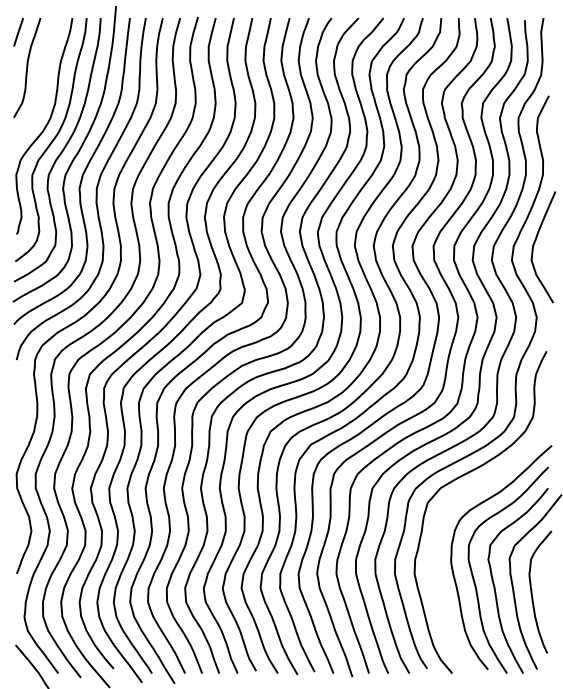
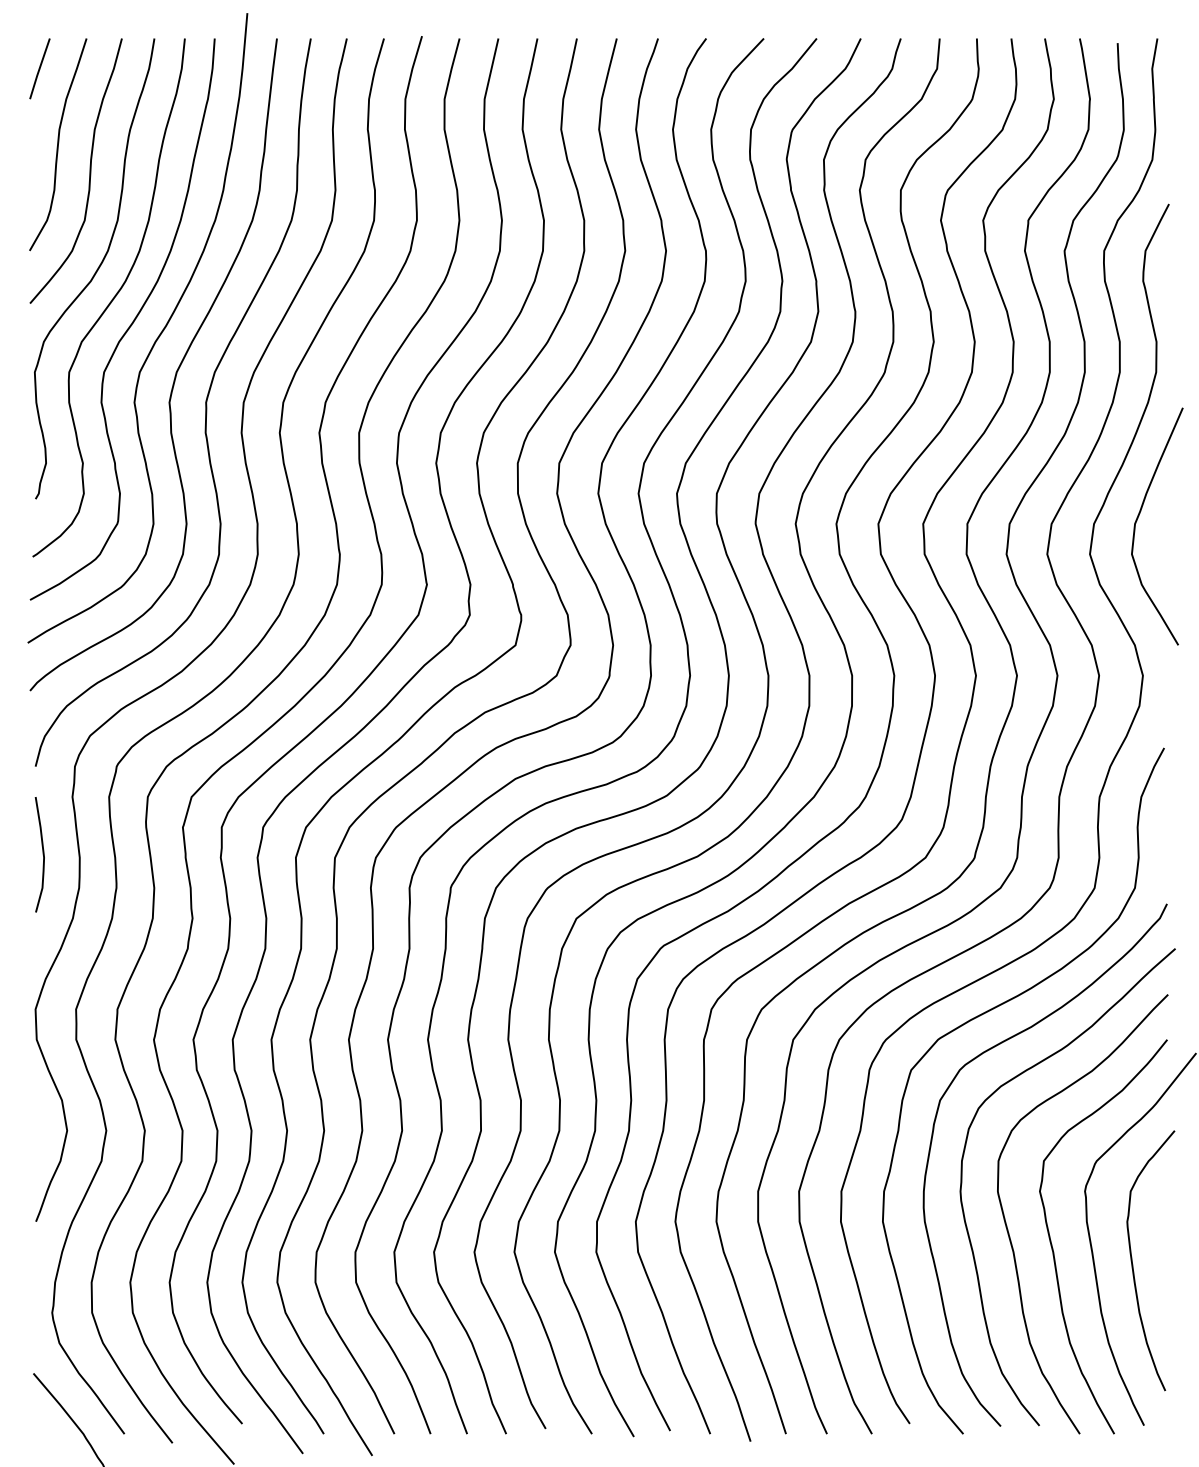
curve: (41, 80) -> (88, 171), added
curve: (19, 401) -> (41, 854), added
curve: (438, 536) -> (933, 1142), added

